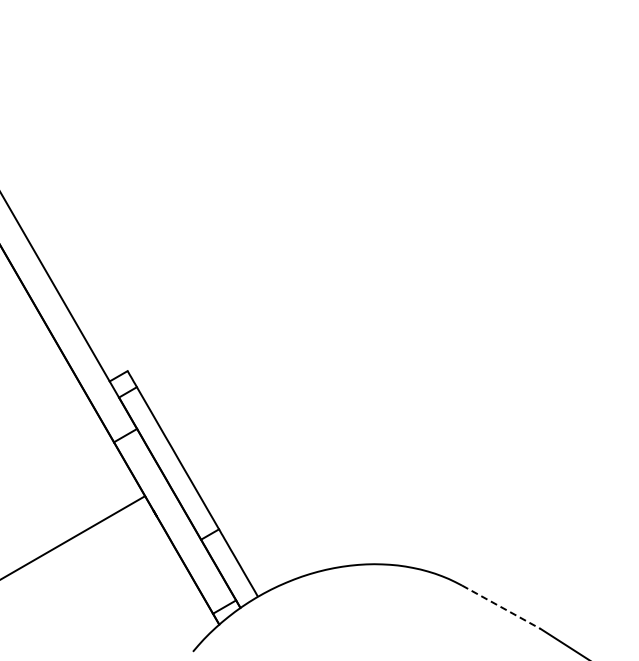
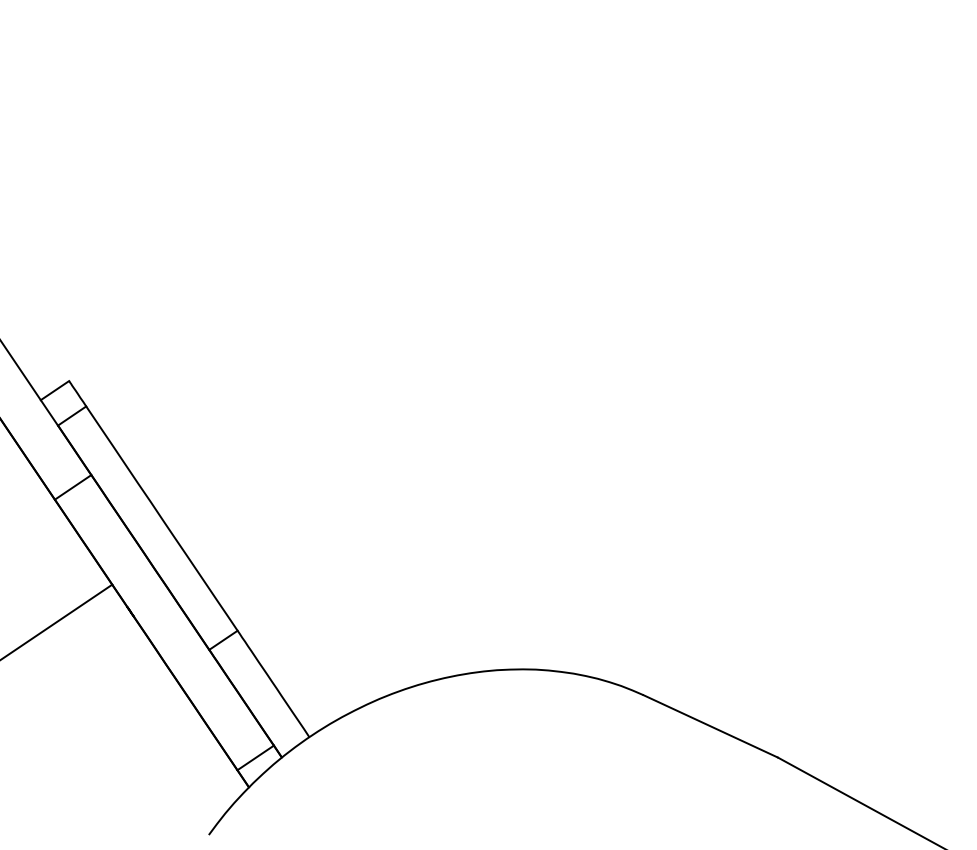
line: (501, 607) -> (710, 726), dashed -> solid

